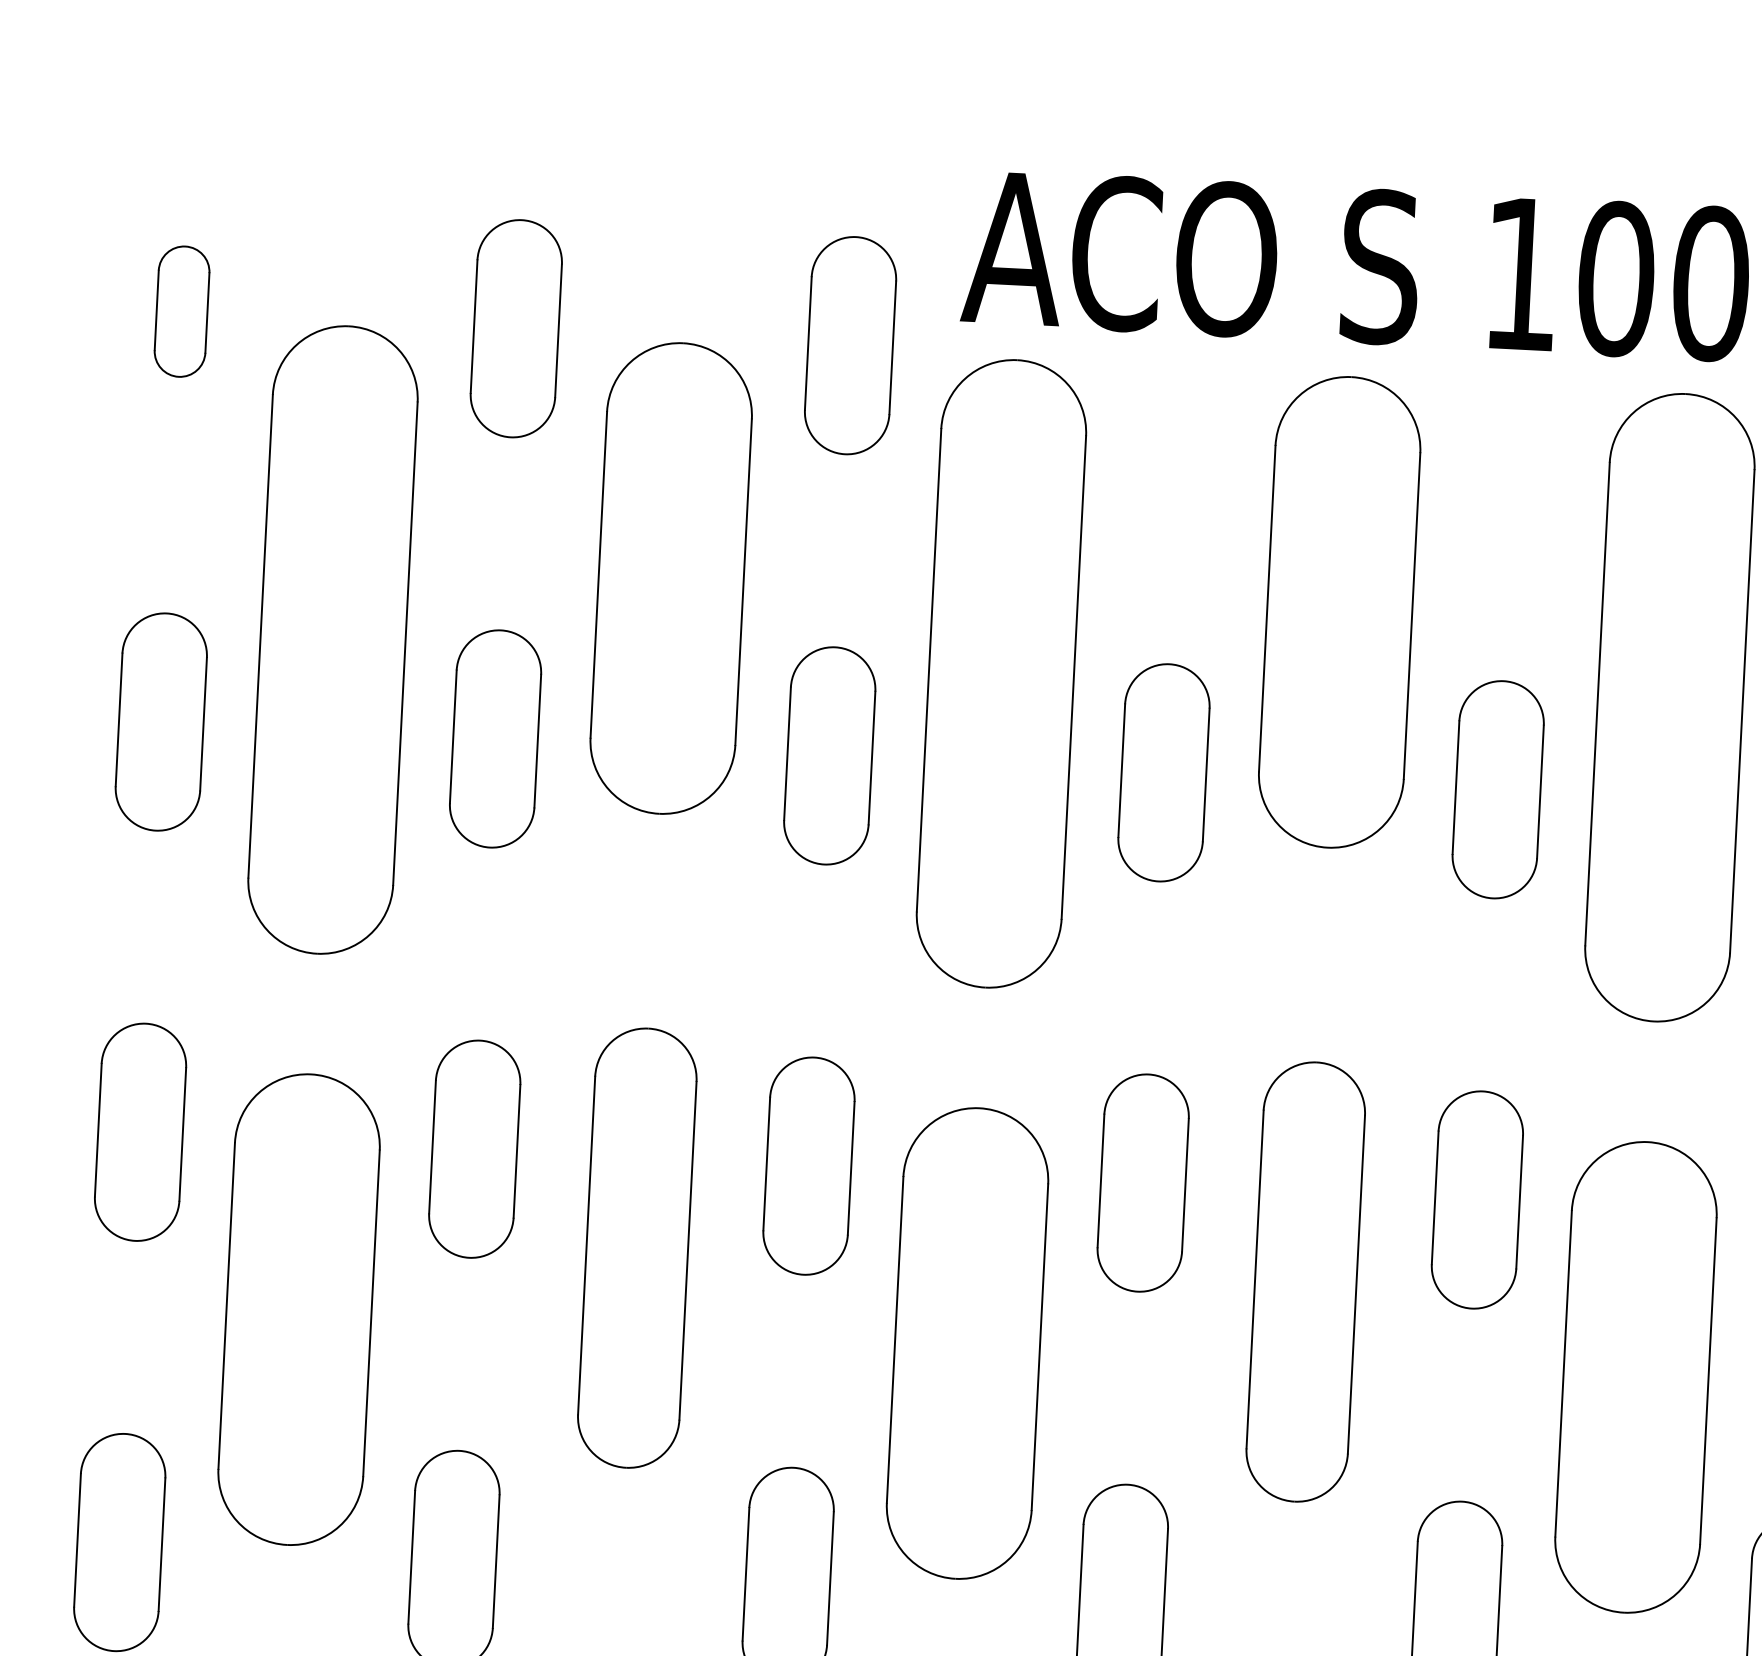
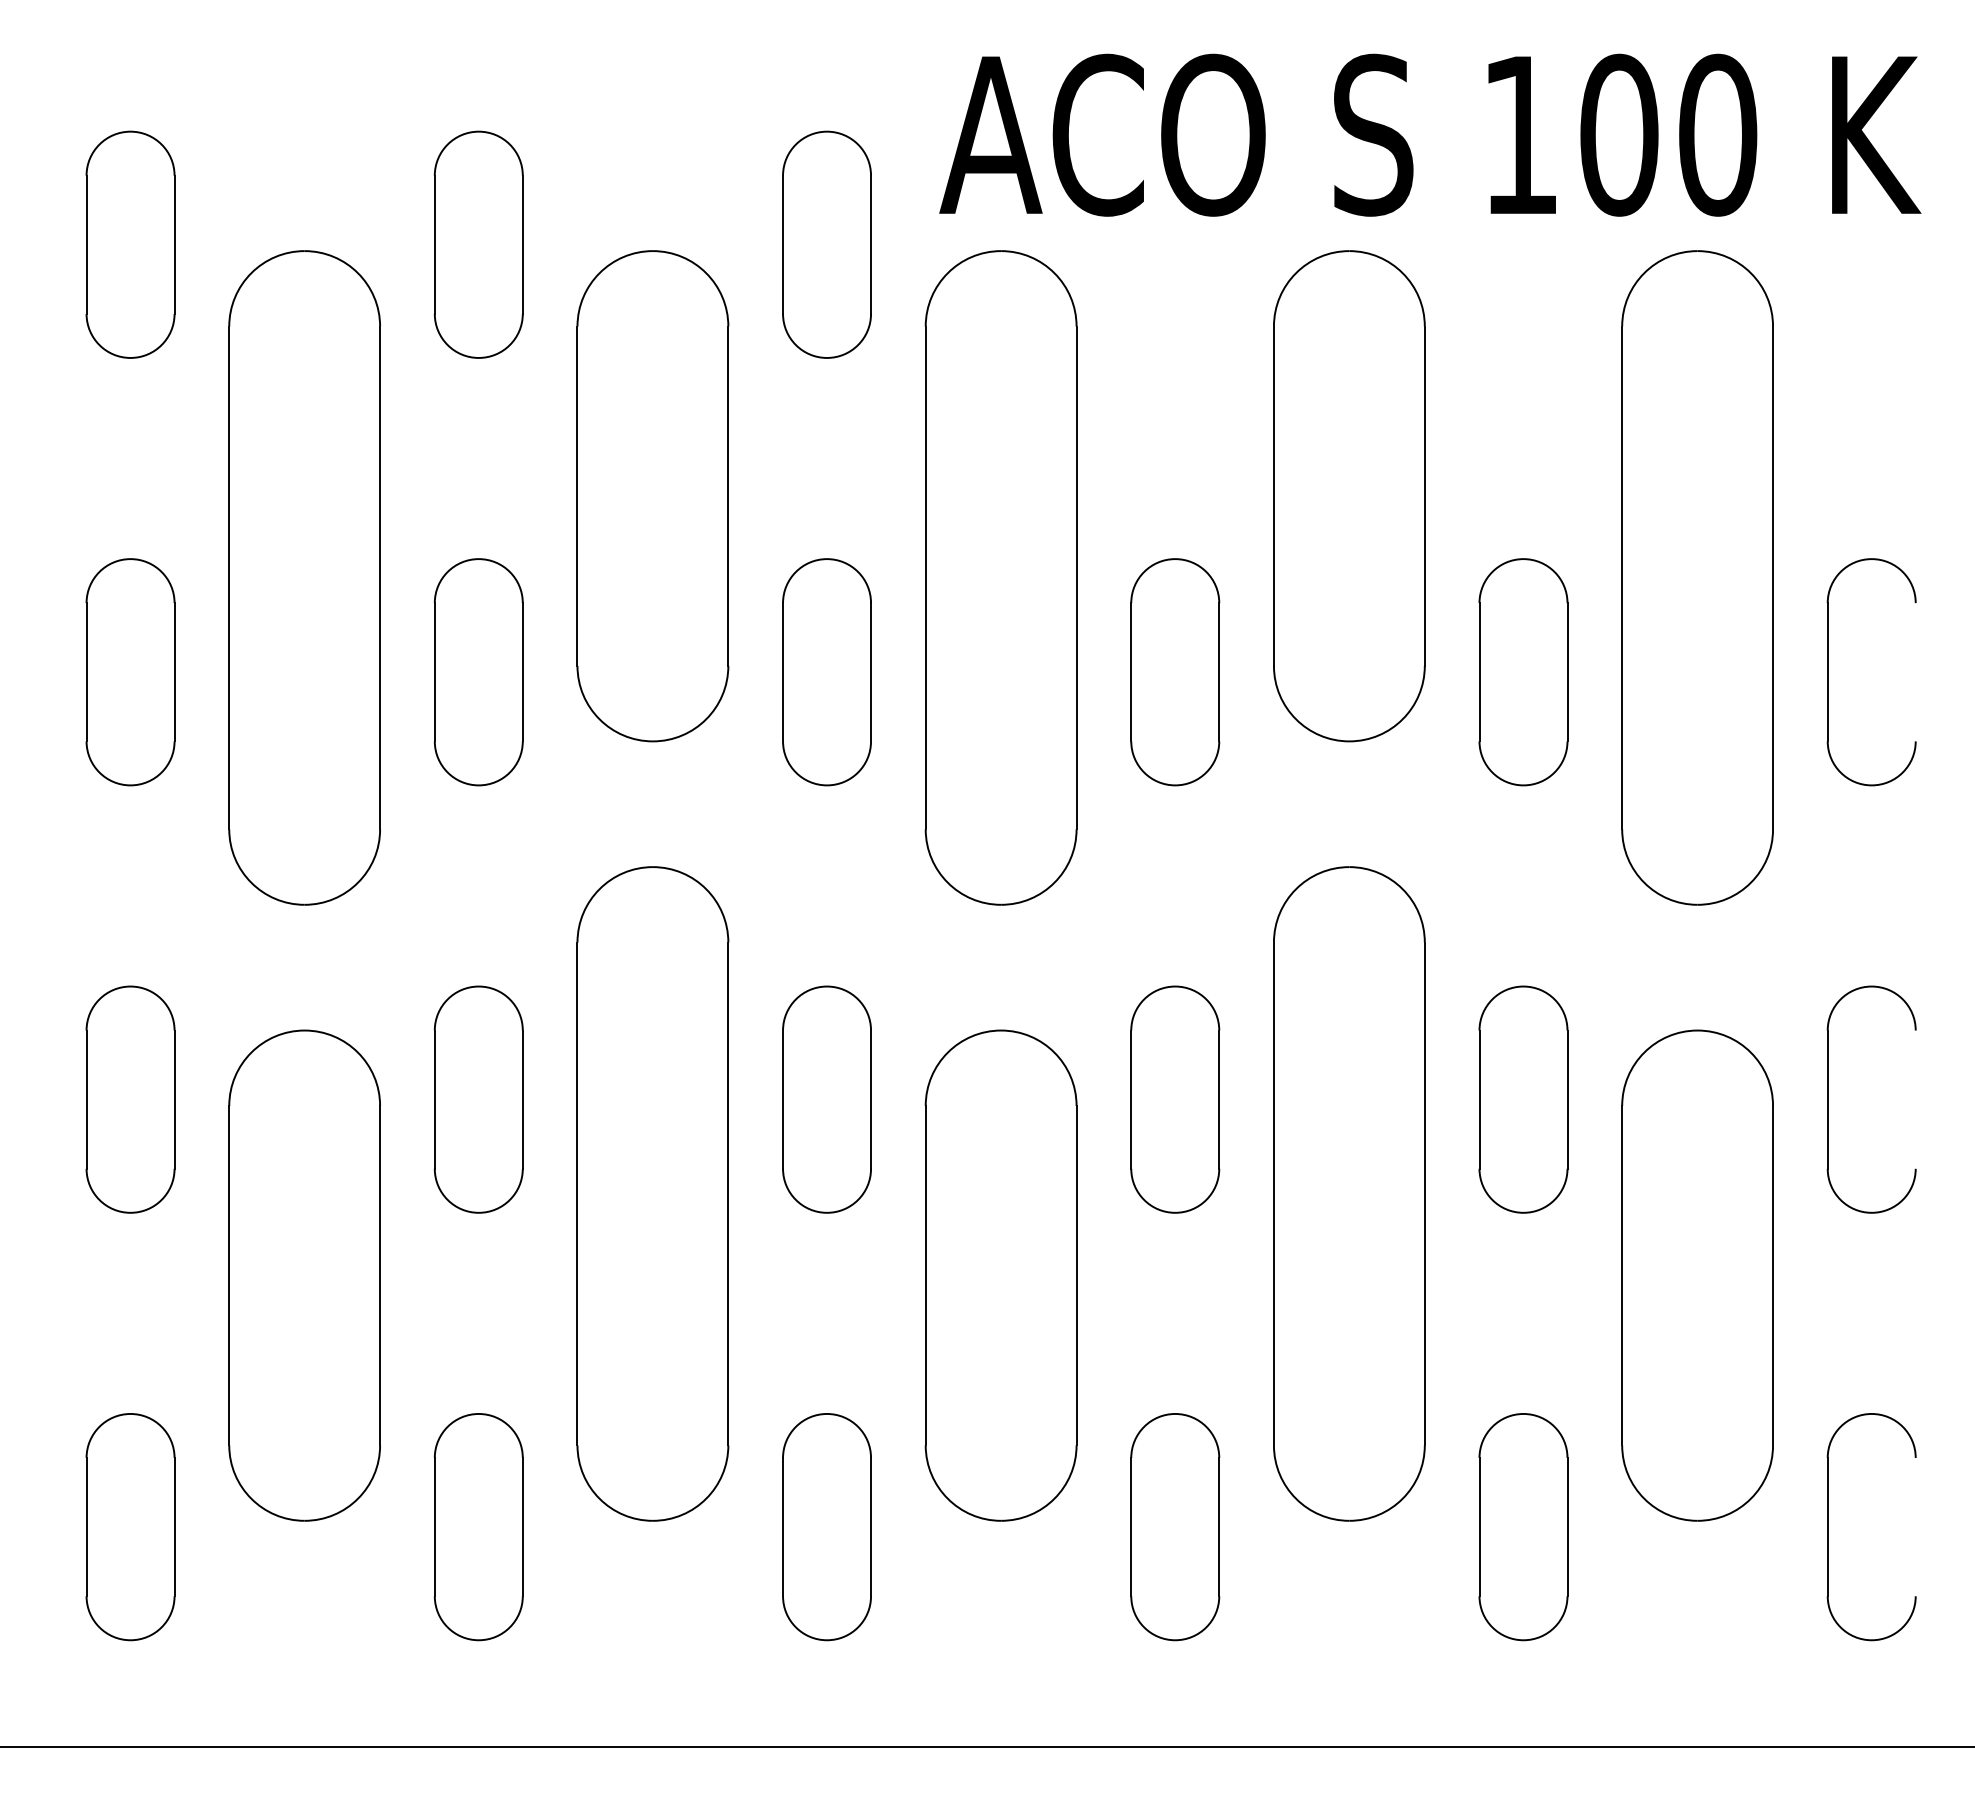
part: (182, 311) -> (130, 244), size x1.67
part: (636, 1247) -> (652, 1193), size x1.43
part: (1305, 1281) -> (1349, 1193), size x1.43

